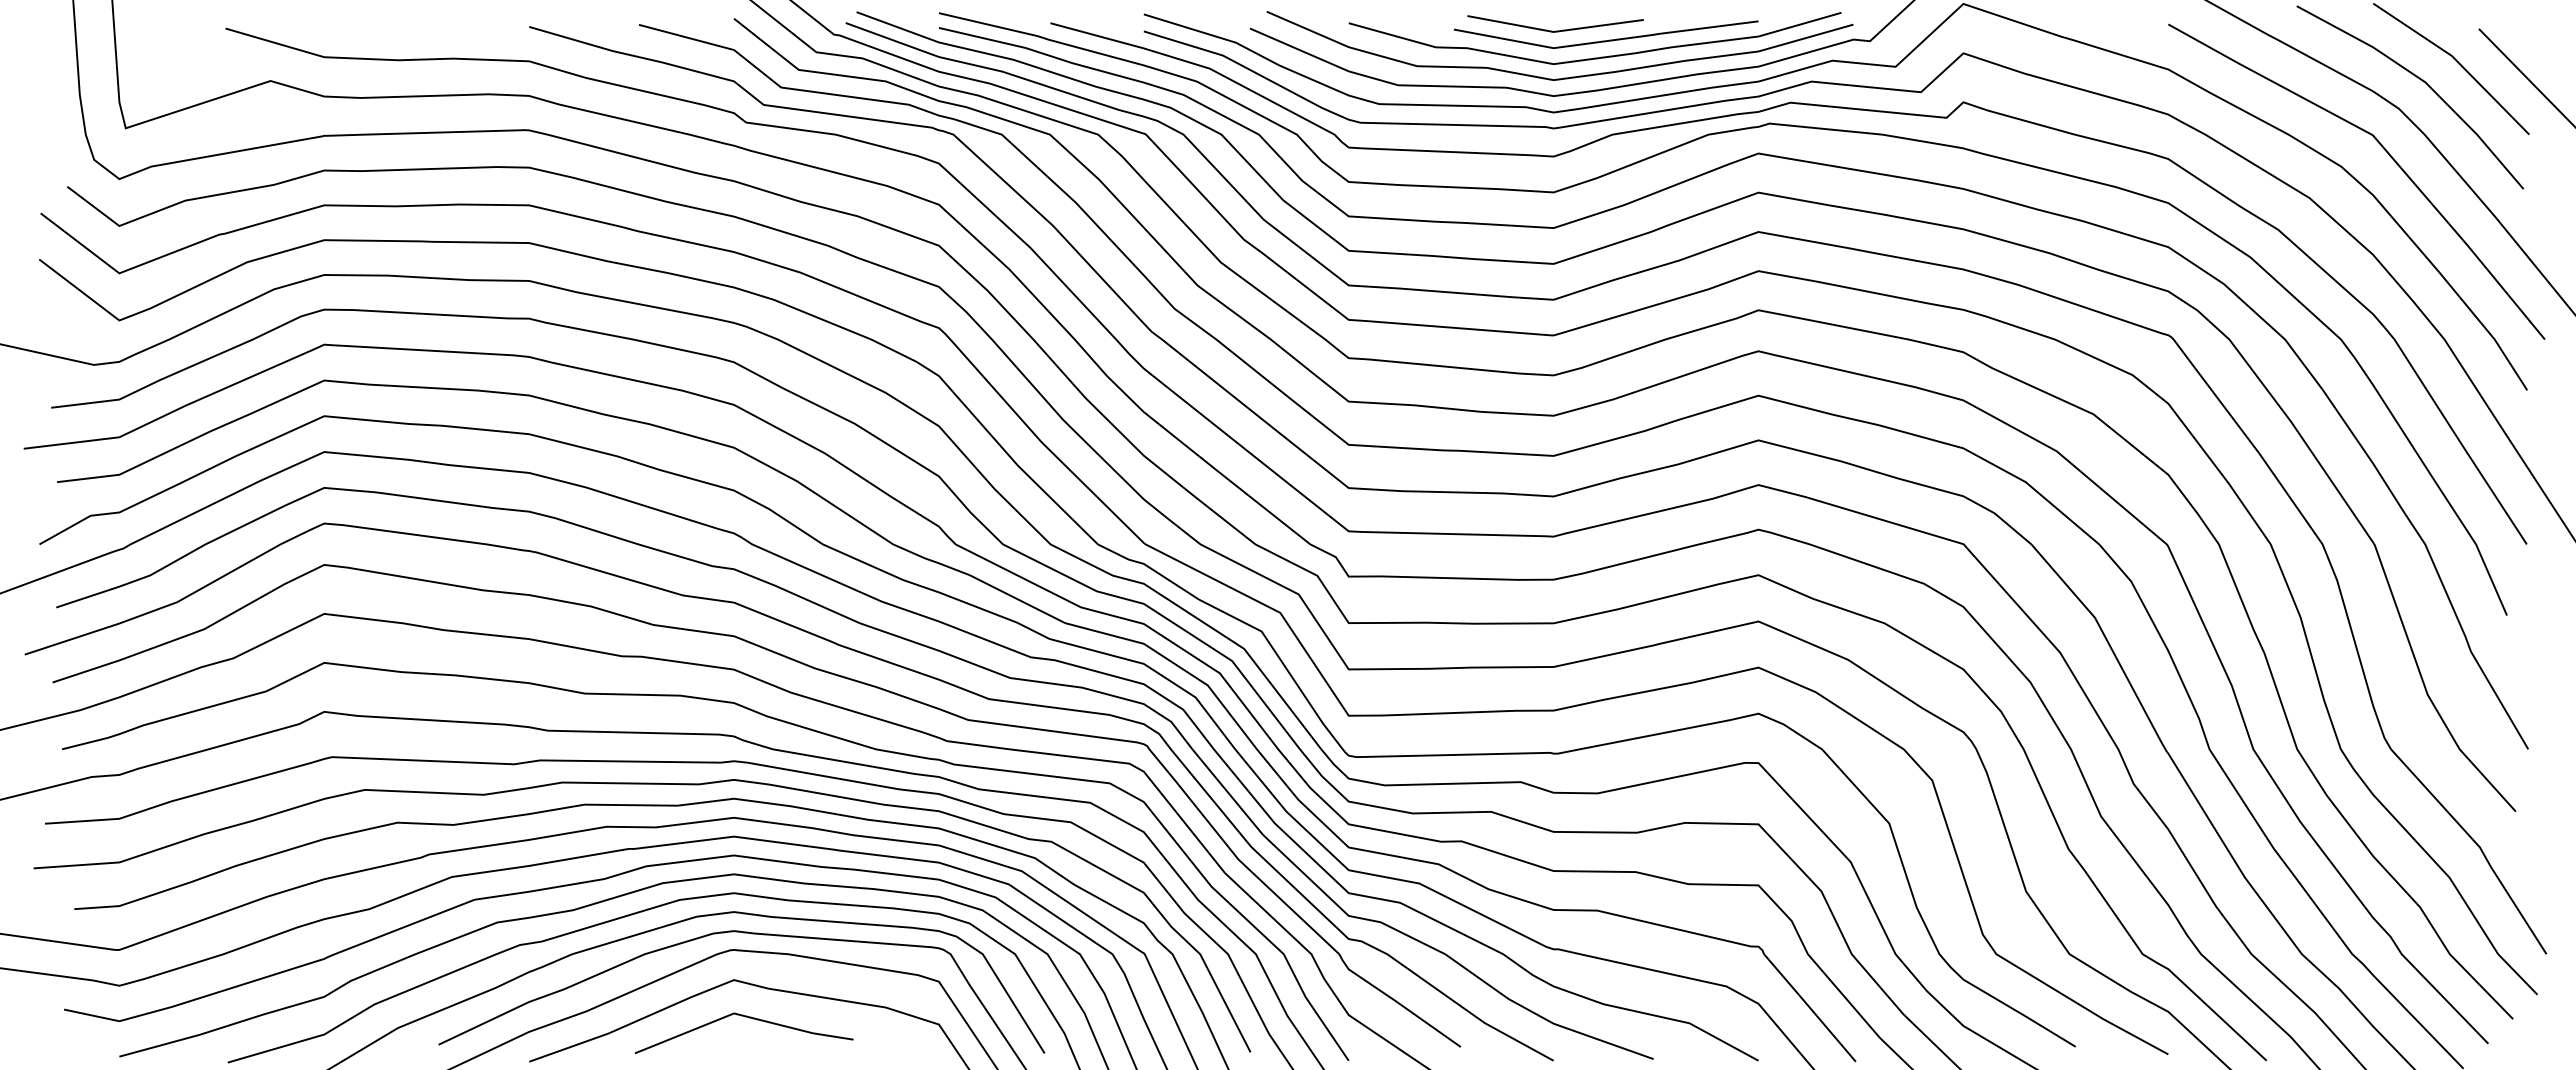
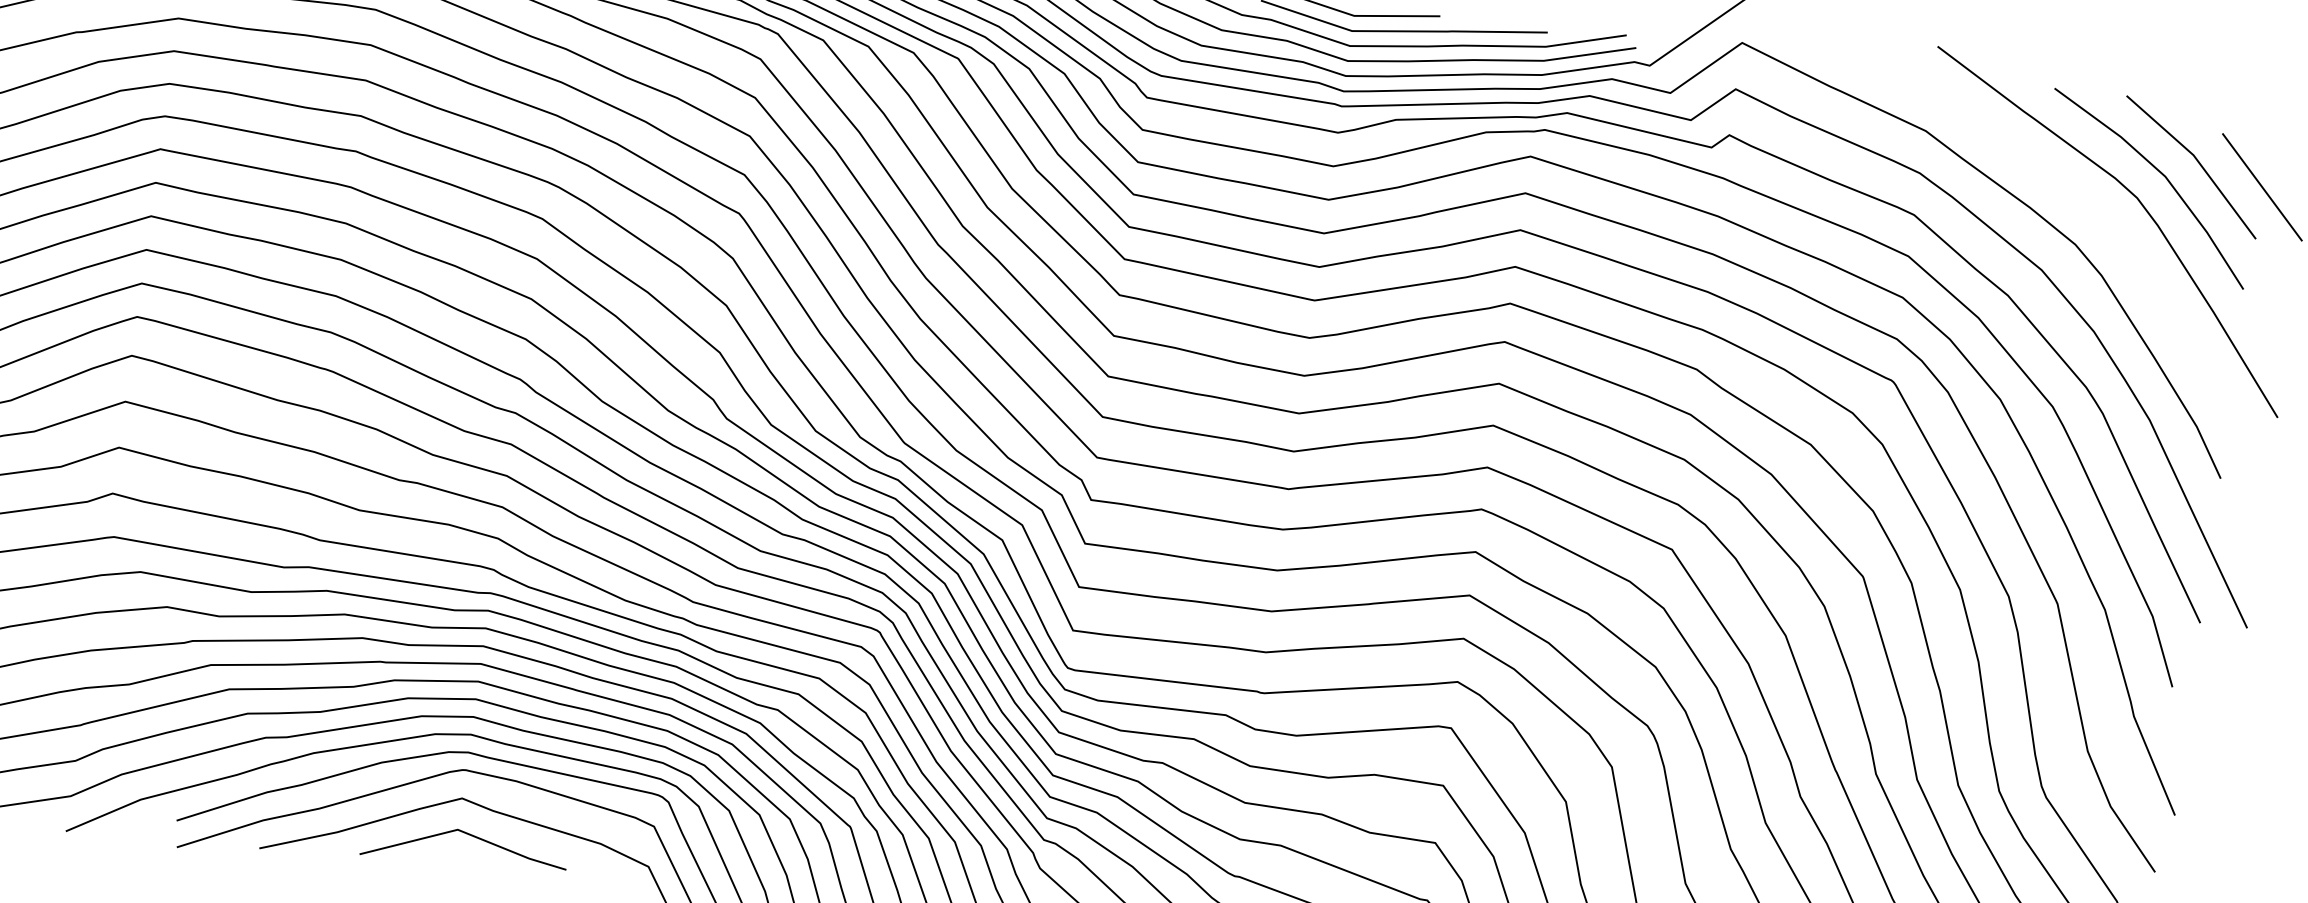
curve: (2389, 156) -> (2121, 241), removed

